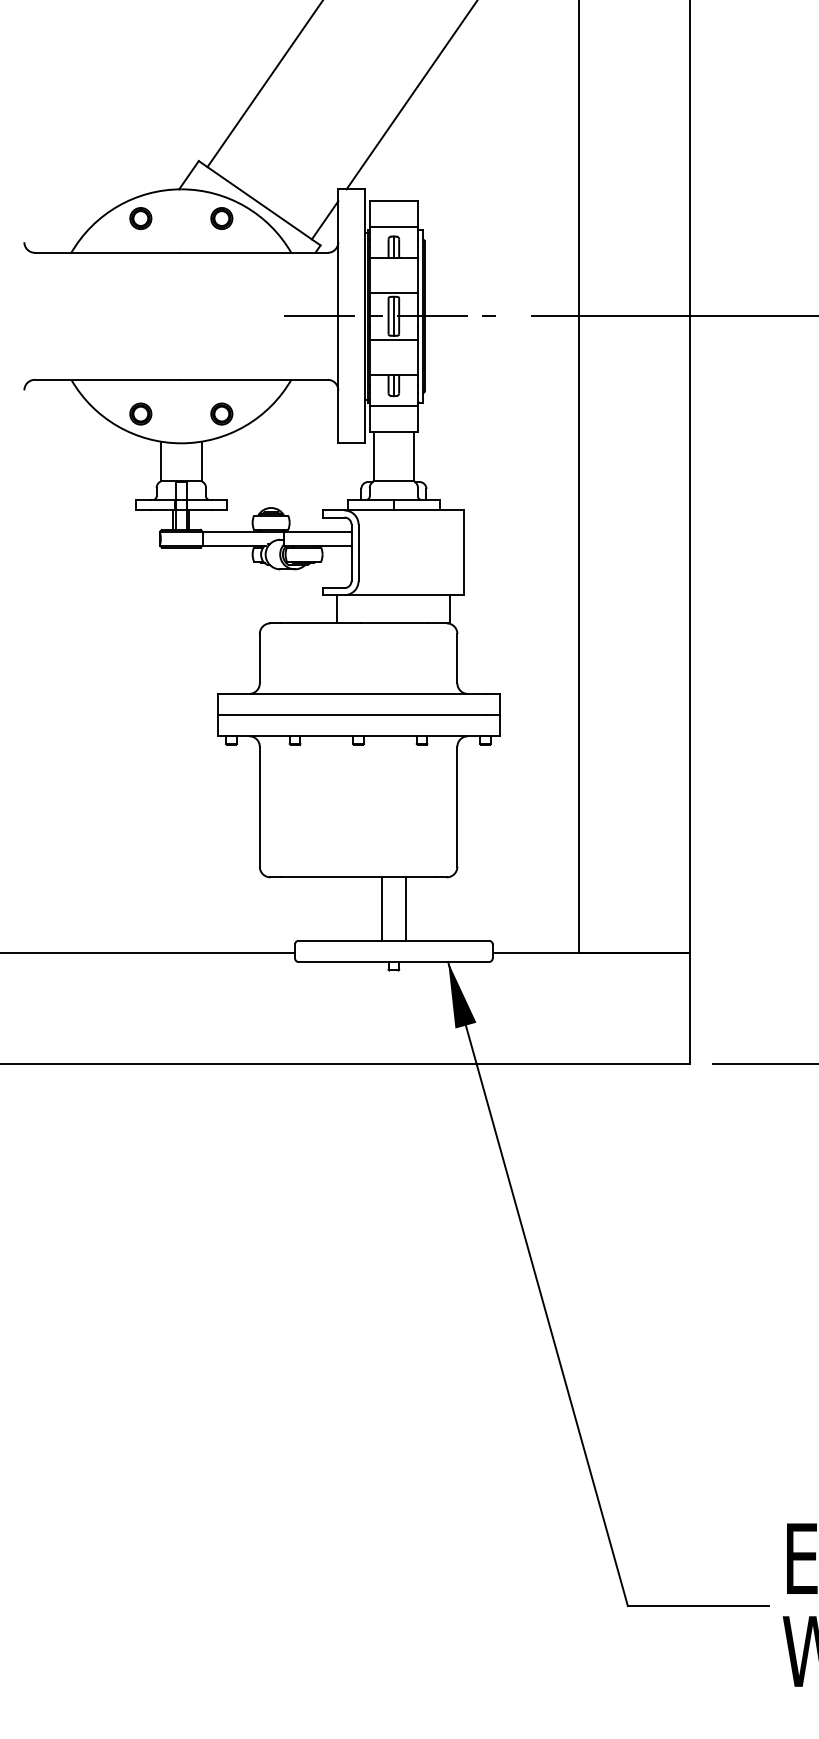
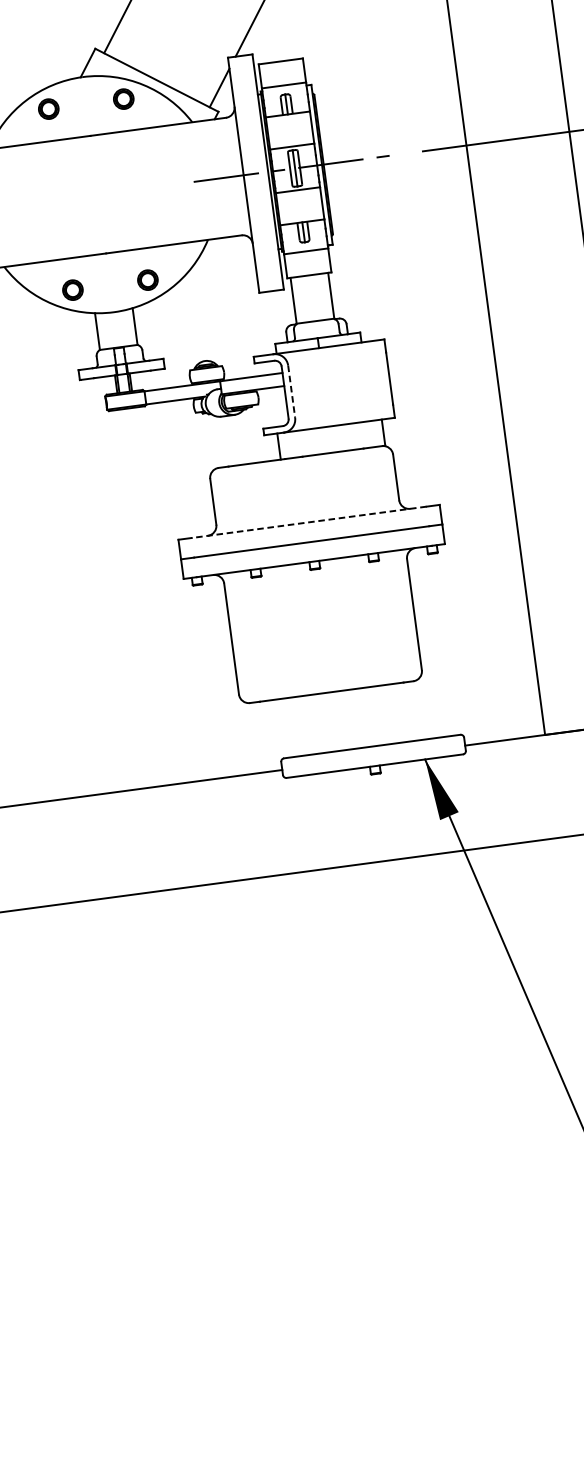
line: (358, 553) -> (291, 392), solid -> dashed
line: (358, 693) -> (308, 521), solid -> dashed
line: (381, 908) -> (356, 718), removed
line: (406, 908) -> (379, 715), removed

